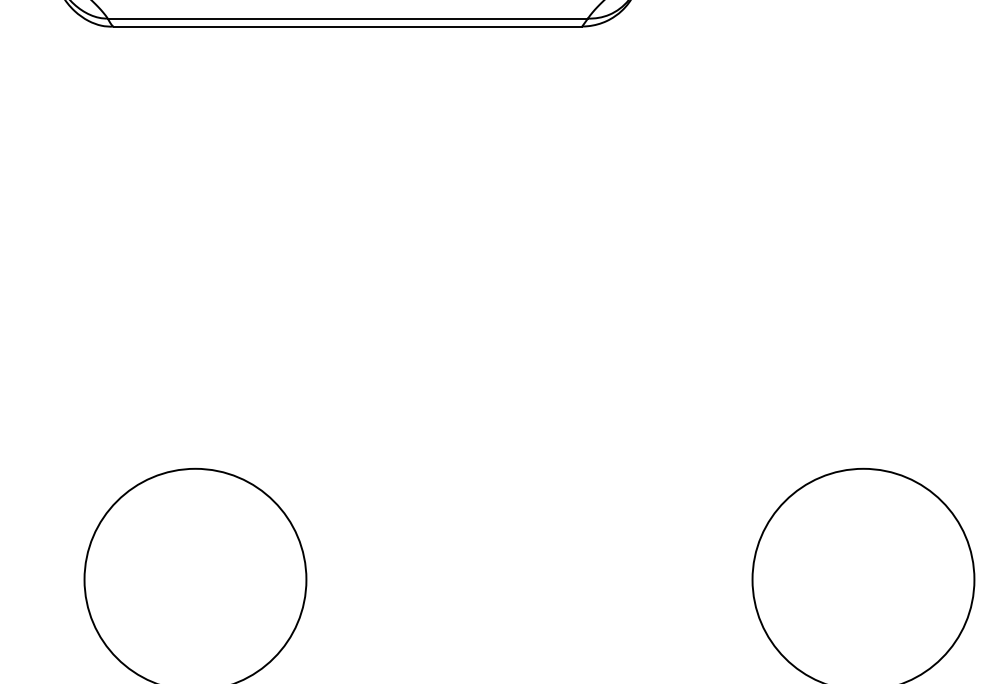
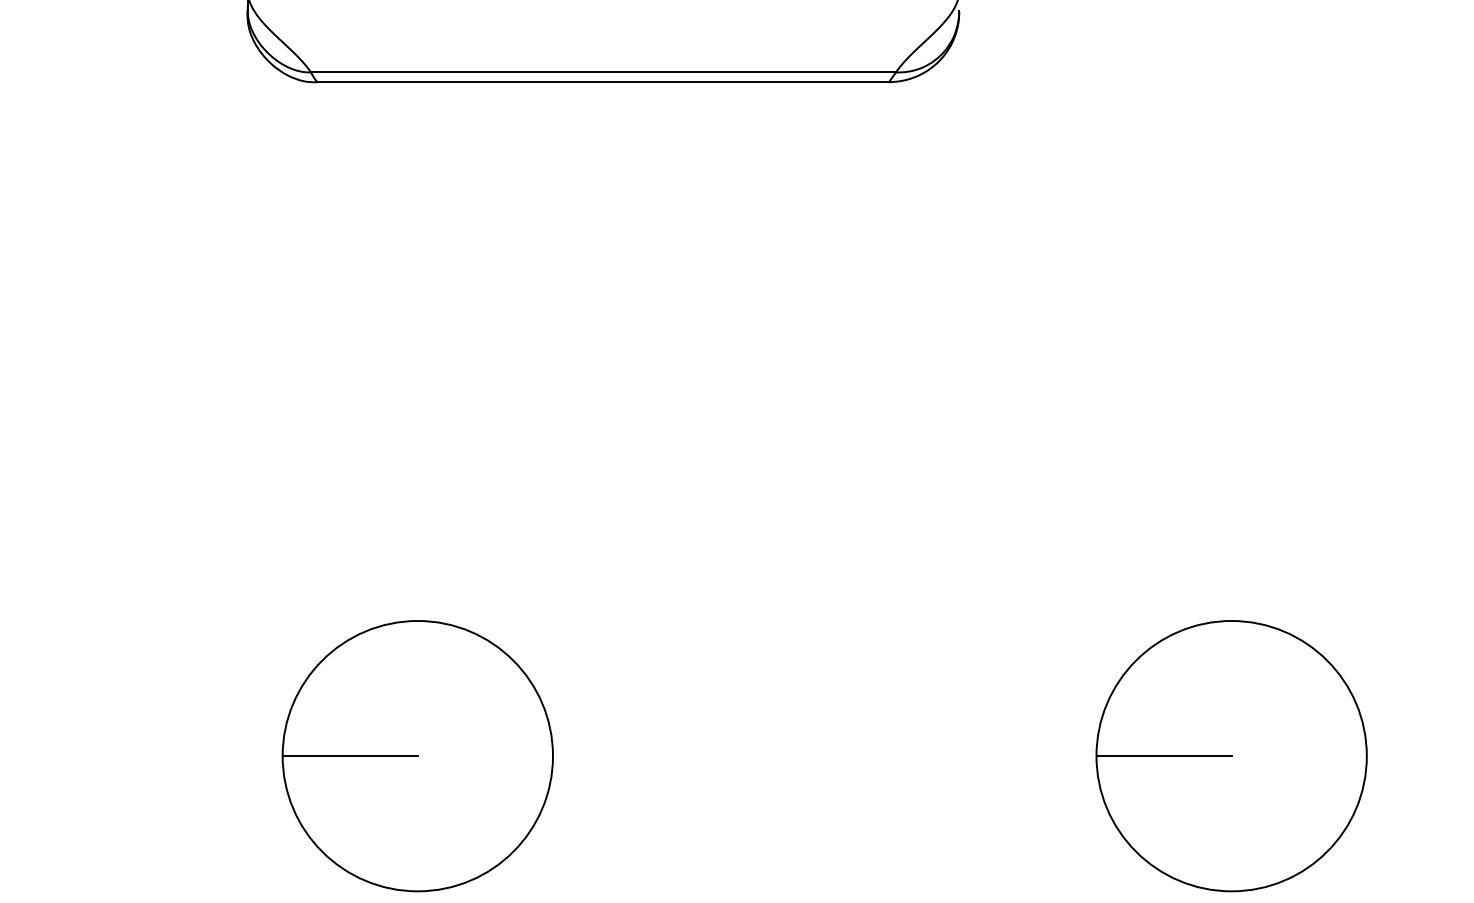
line: (139, 580) -> (349, 756), added
line: (807, 580) -> (1163, 756), added

